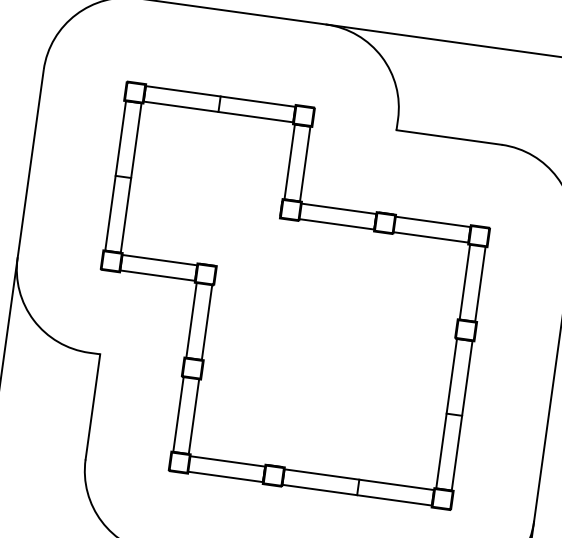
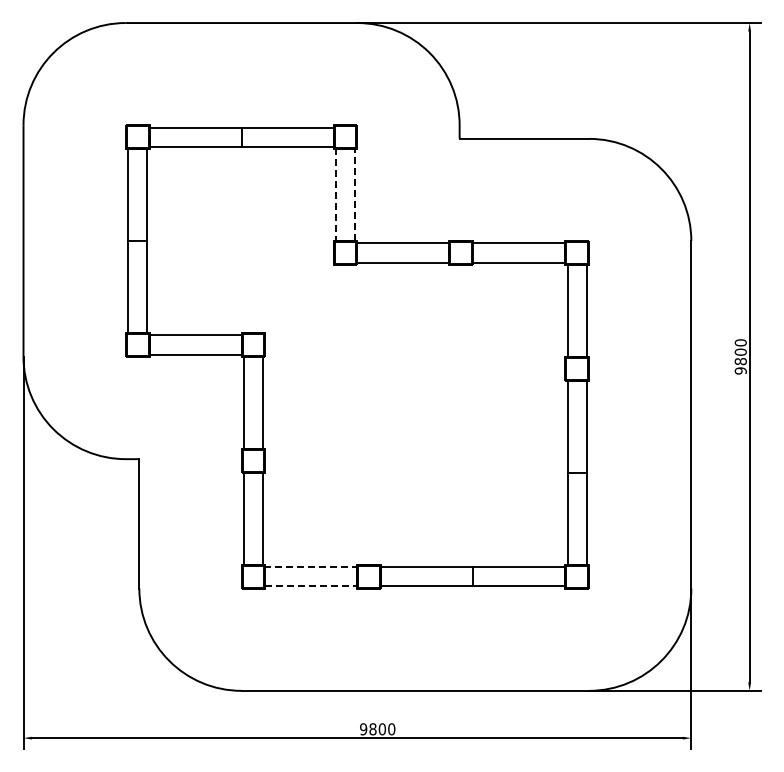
line: (302, 125) -> (345, 149), solid -> dashed
line: (264, 474) -> (357, 576), solid -> dashed

